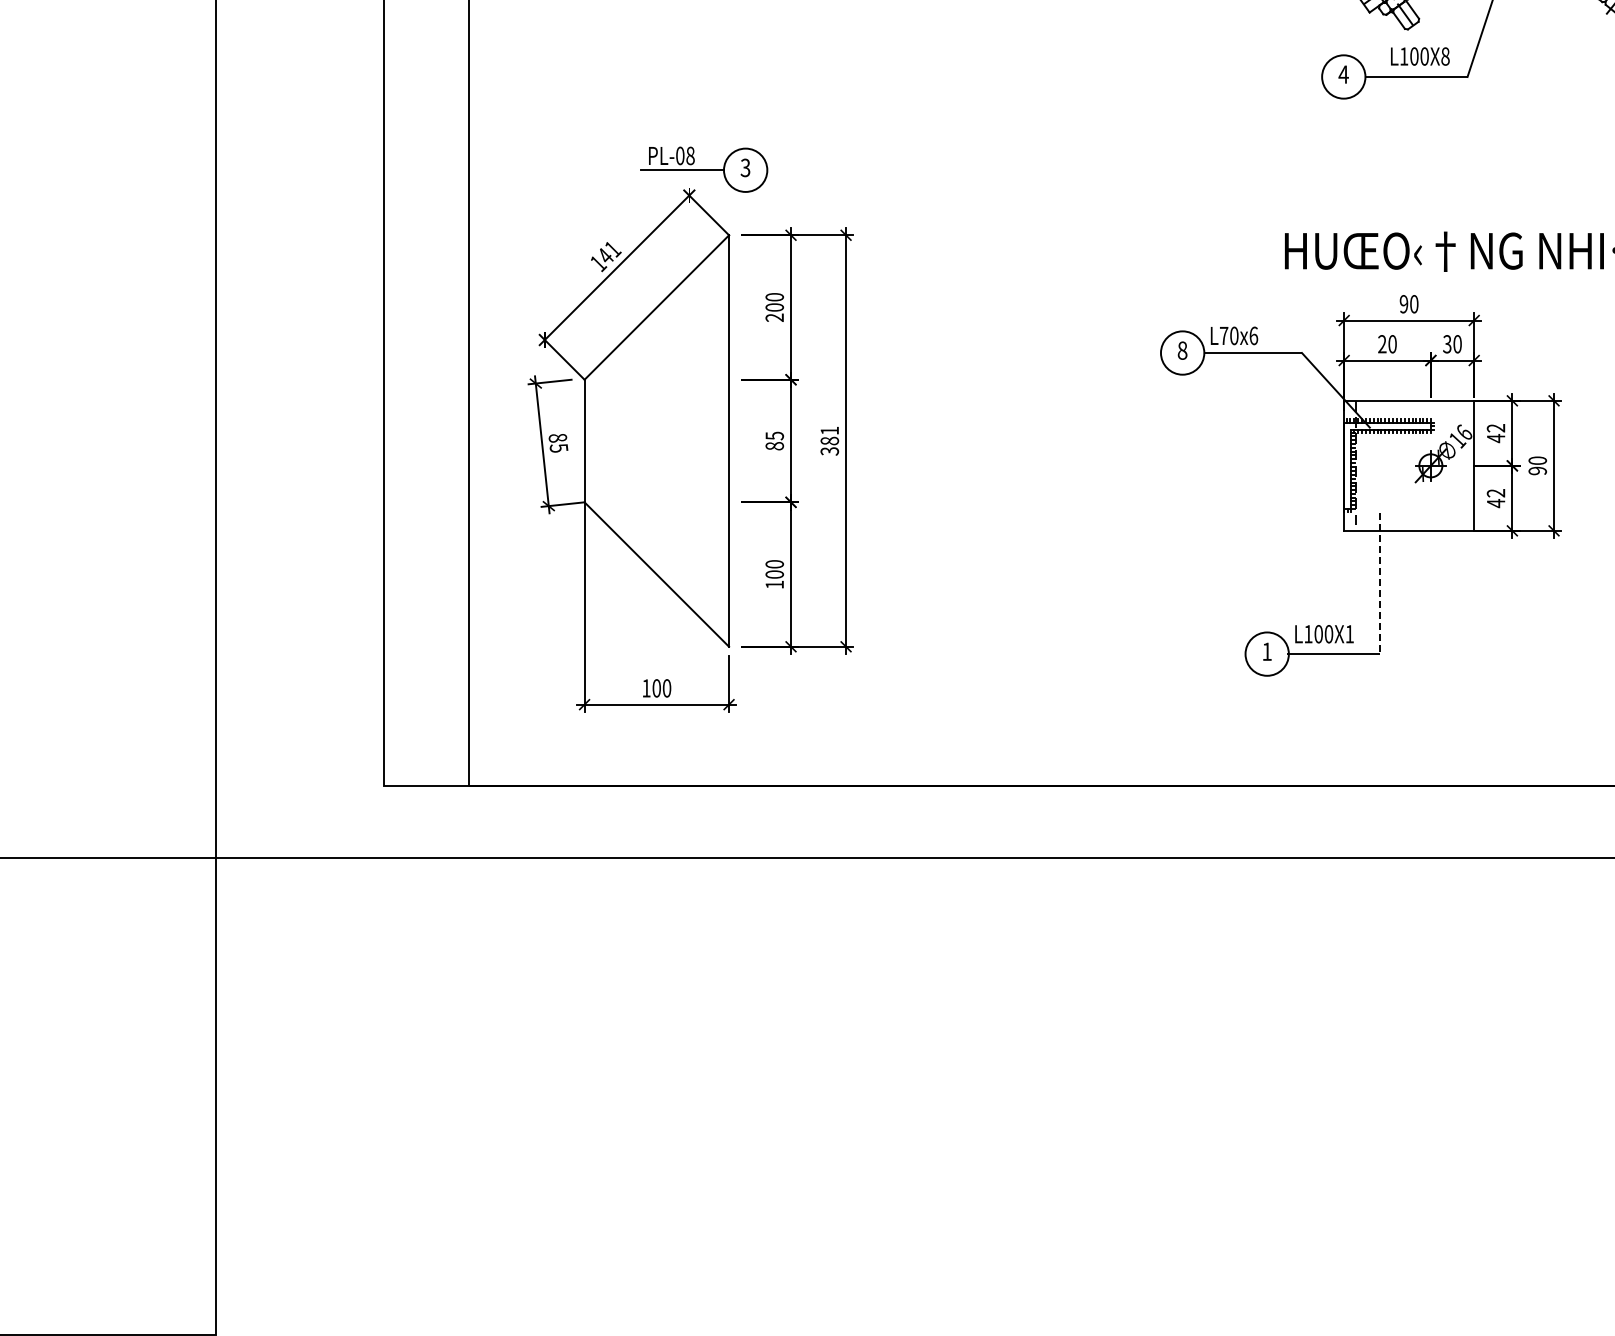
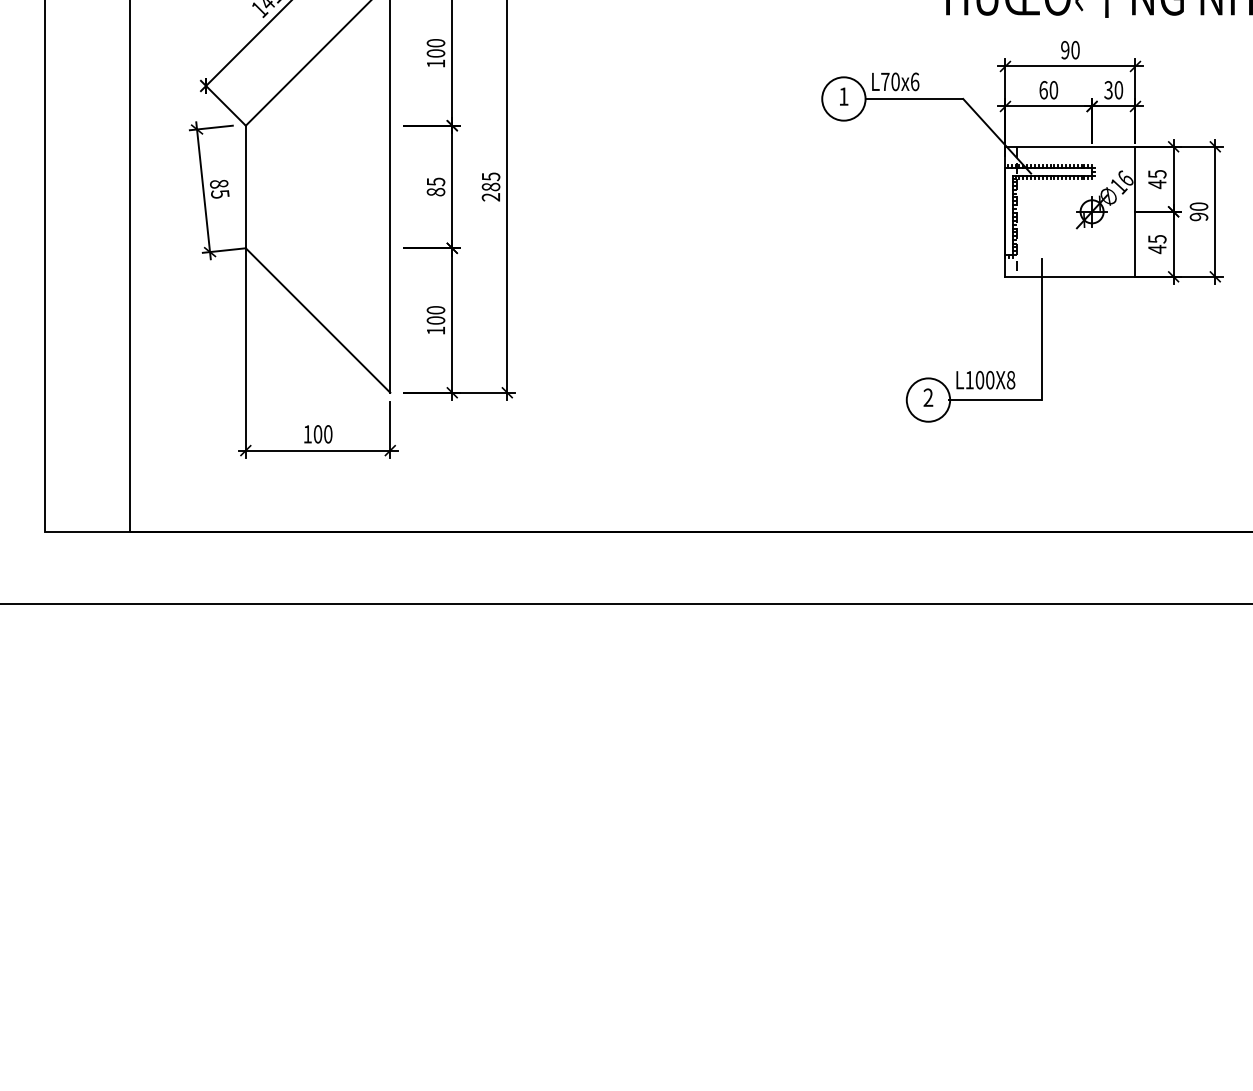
text: (774, 317) -> (435, 63), 200 -> 100
text: (1382, 344) -> (1043, 90), 20 -> 60
text: (1182, 350) -> (843, 96), 8 -> 1
text: (1495, 428) -> (1156, 174), 42 -> 45
text: (829, 440) -> (490, 186), 381 -> 285
text: (1495, 493) -> (1156, 239), 42 -> 45
line: (1380, 584) -> (1041, 330), dashed -> solid
text: (1349, 634) -> (1010, 380), L100X1 -> L100X8
text: (1266, 651) -> (927, 397), 1 -> 2

